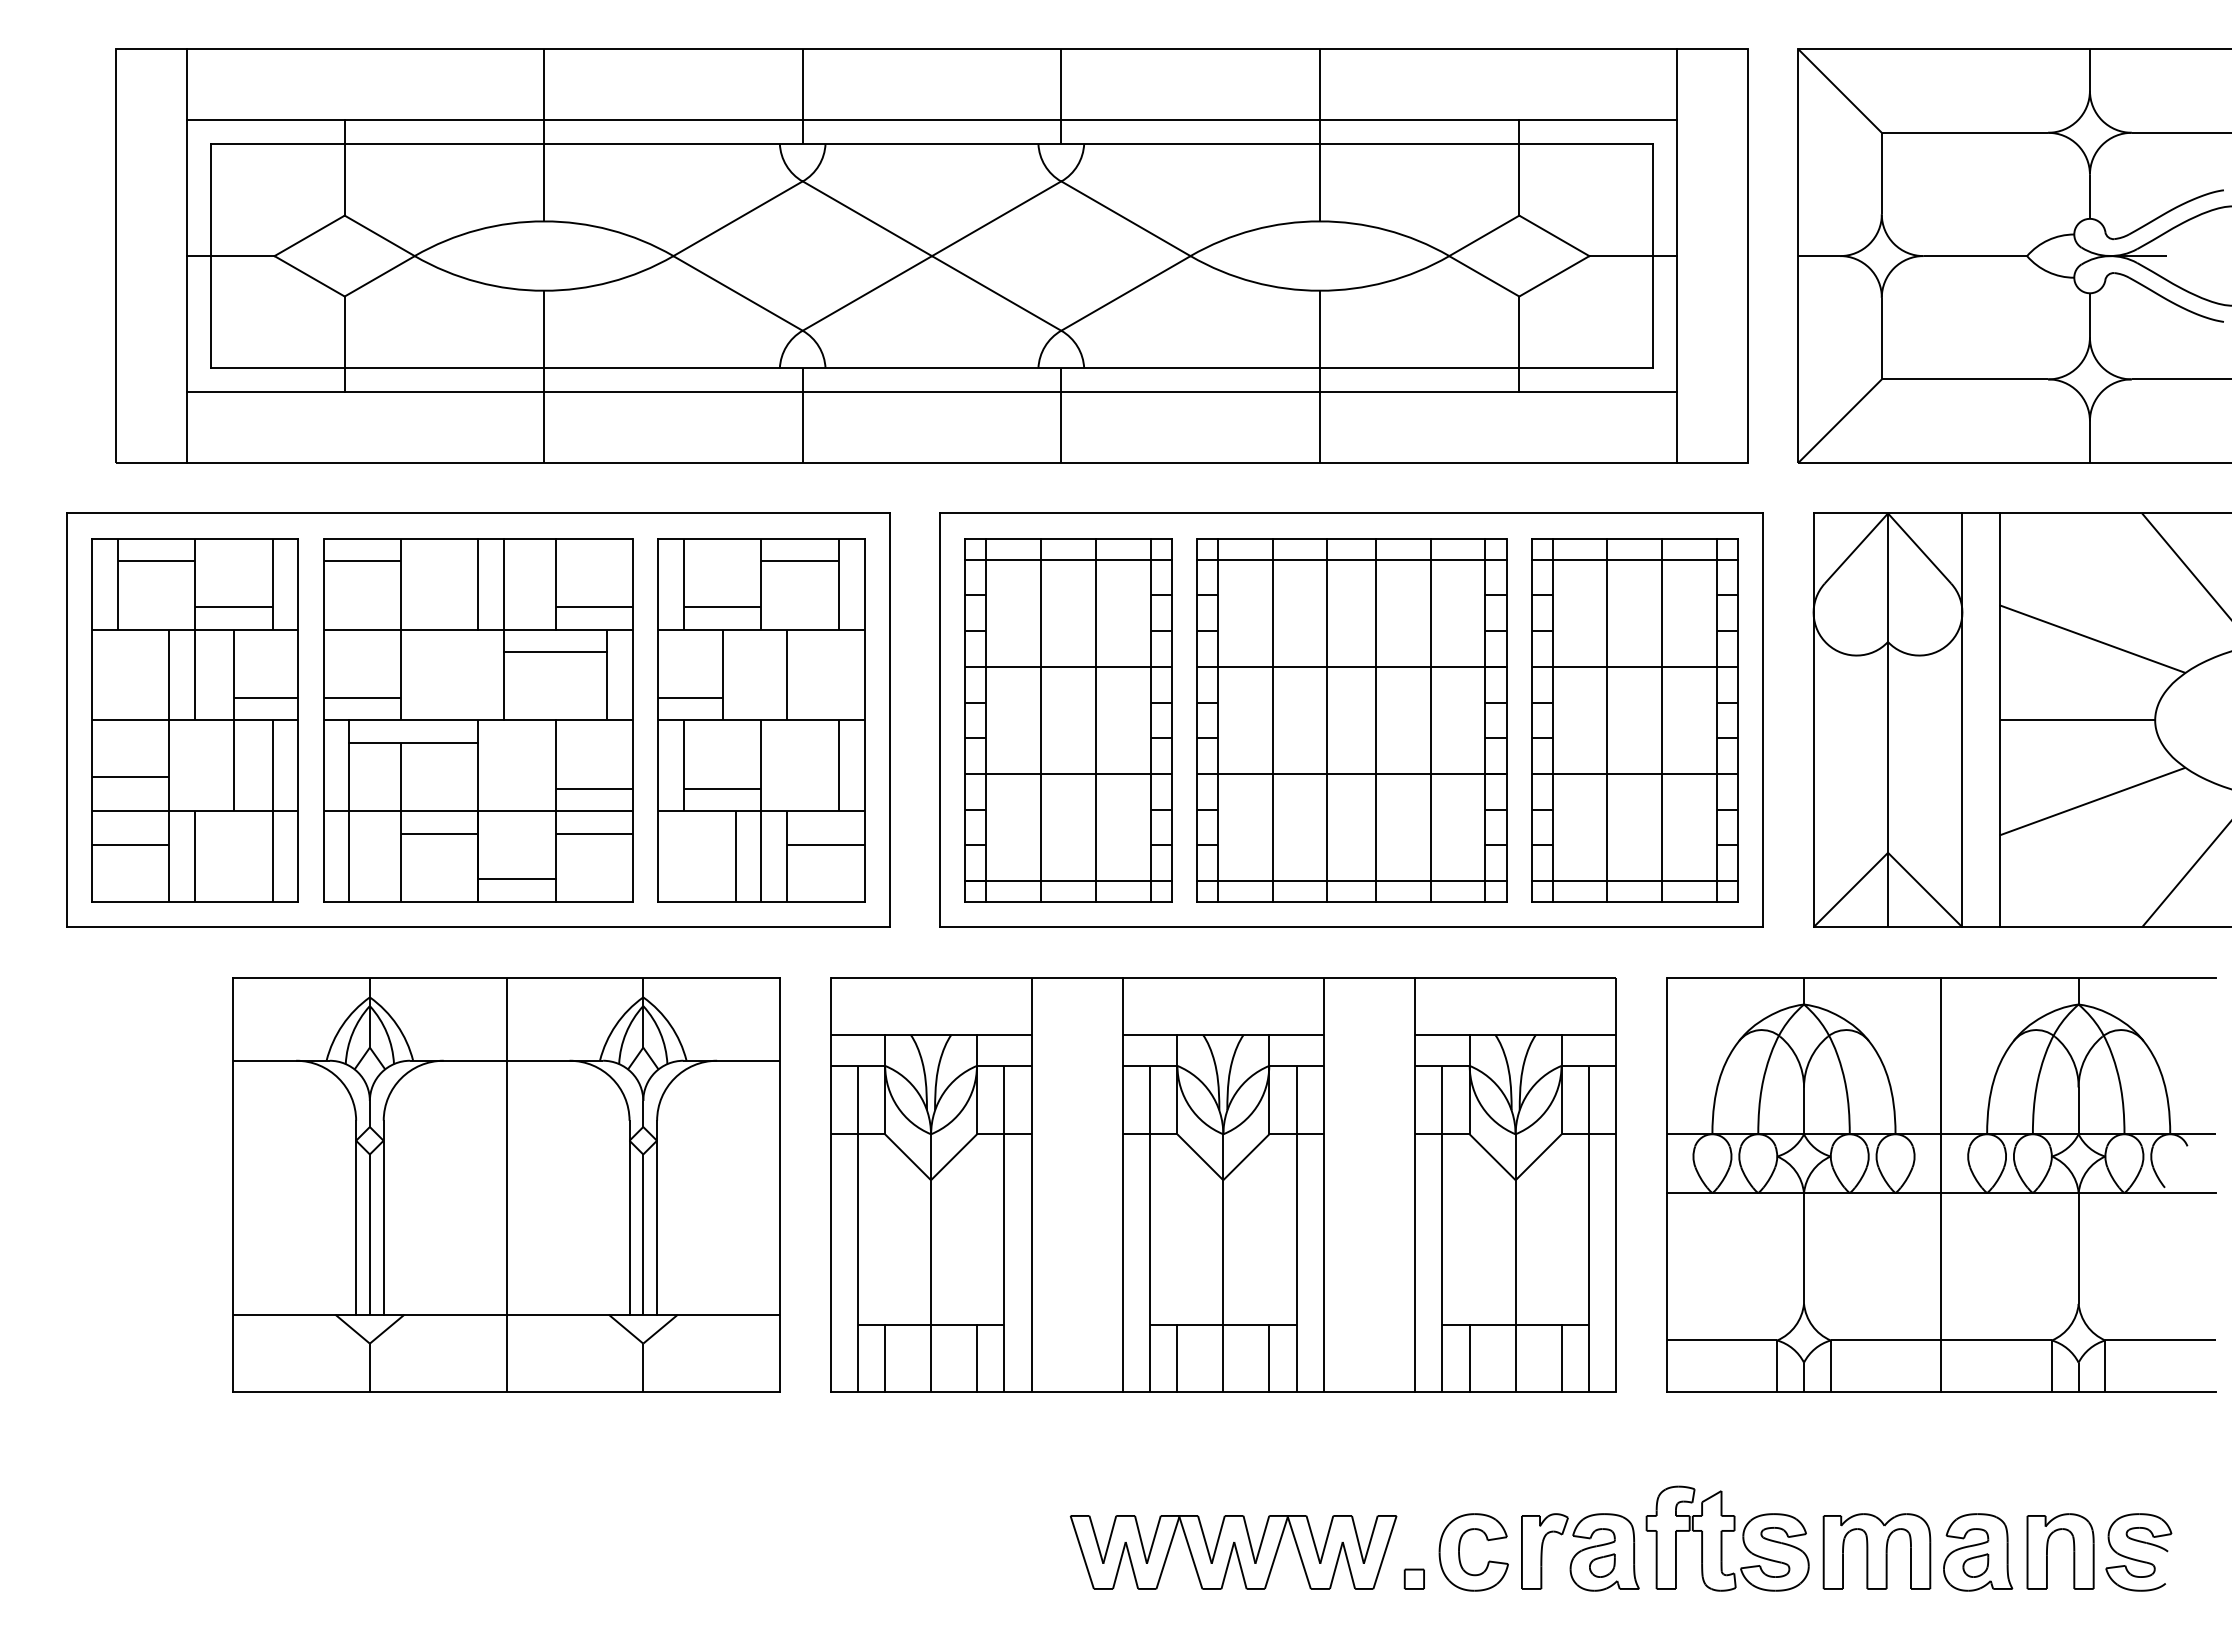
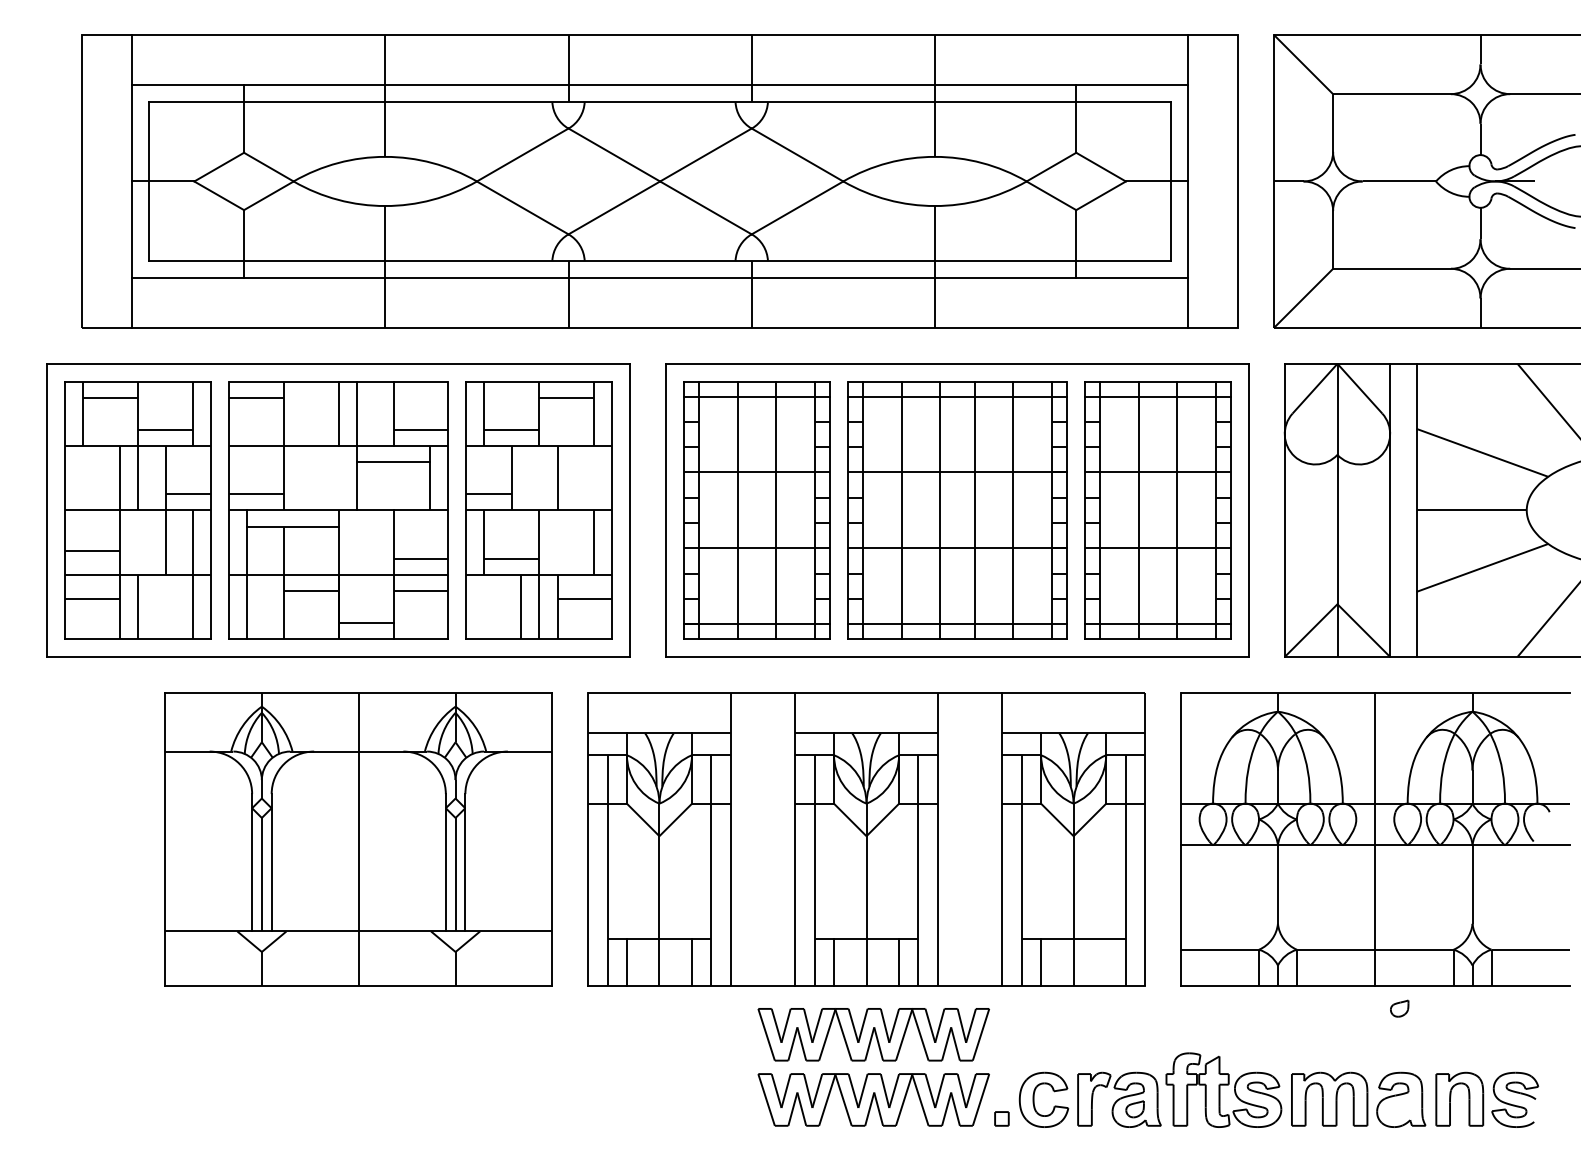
line: (1561, 1358) -> (1106, 962), removed
part: (1233, 1460) -> (873, 1034), added
part: (1975, 1565) -> (1399, 1008), moved

